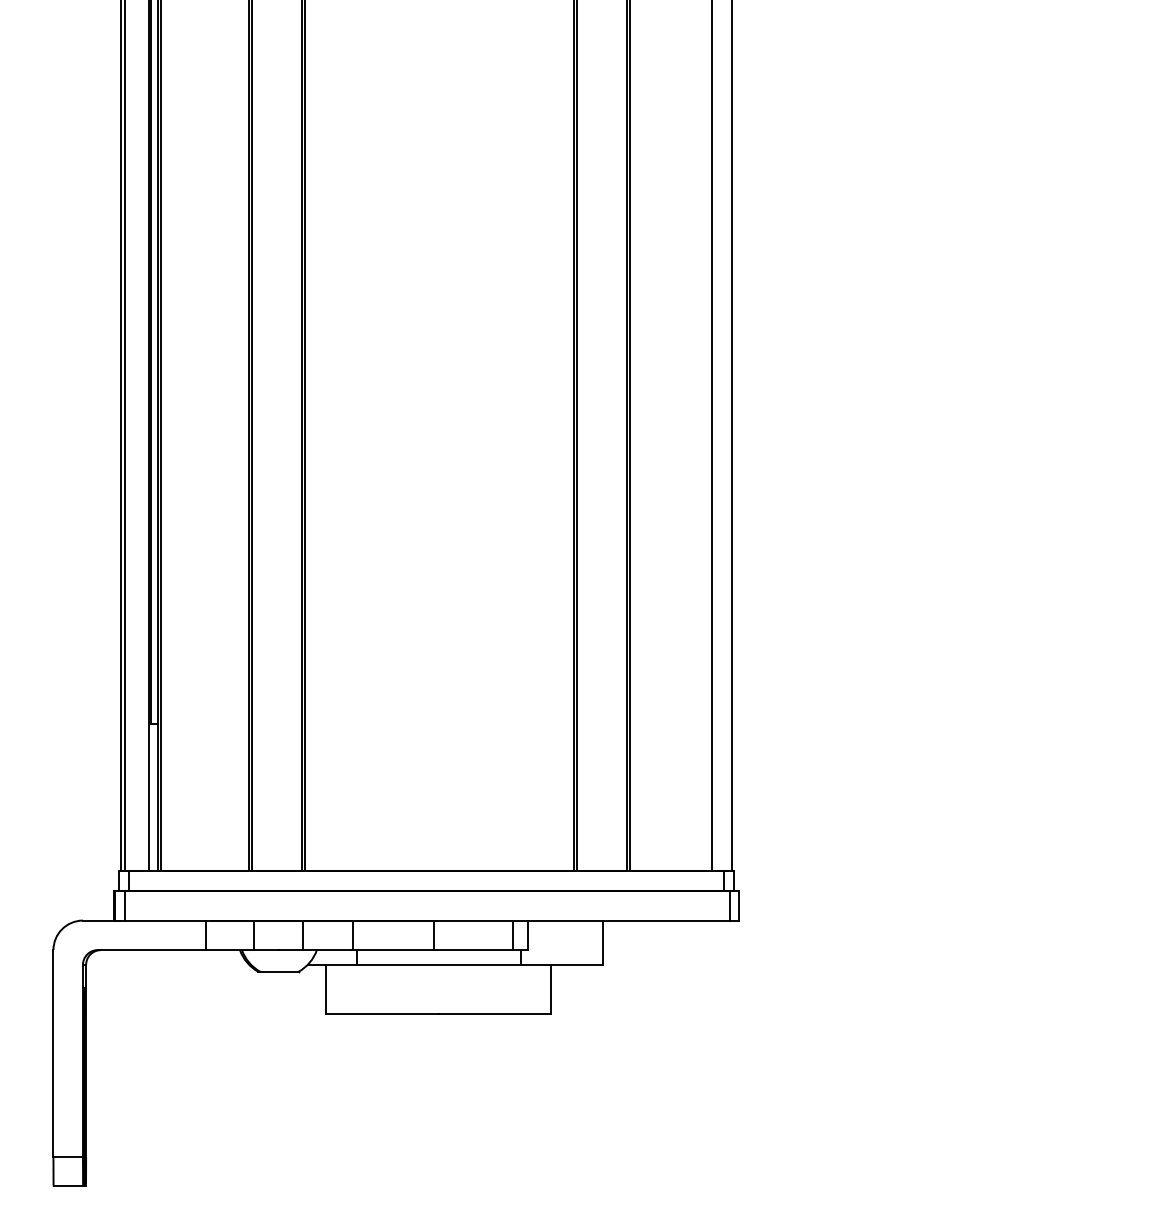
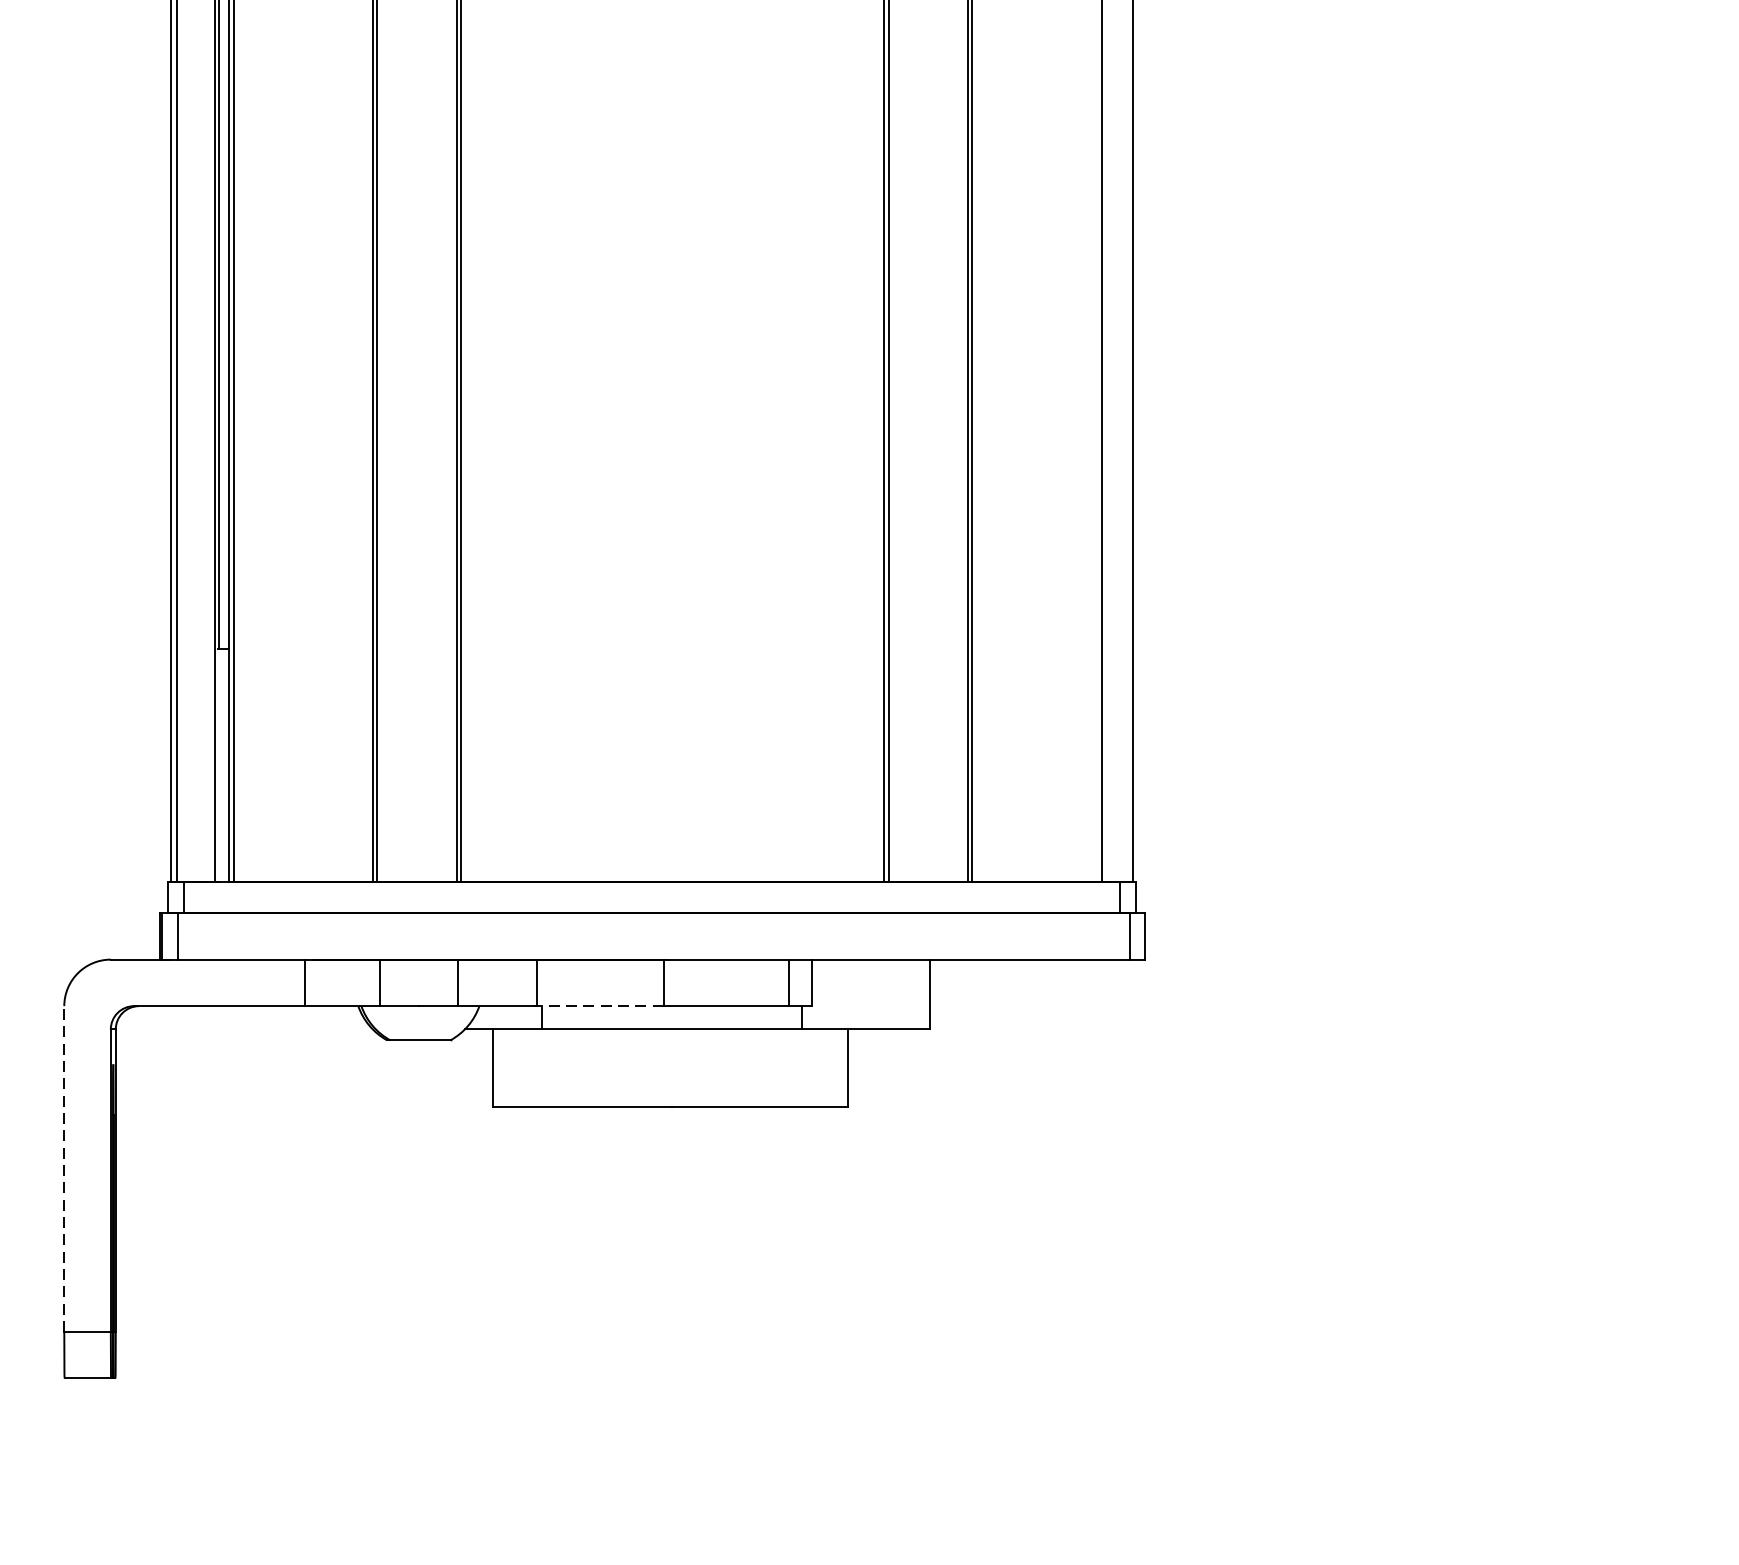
line: (393, 950) -> (600, 1006), solid -> dashed
line: (53, 1052) -> (64, 1167), solid -> dashed

